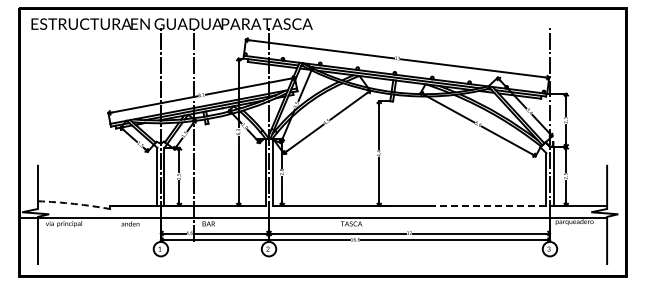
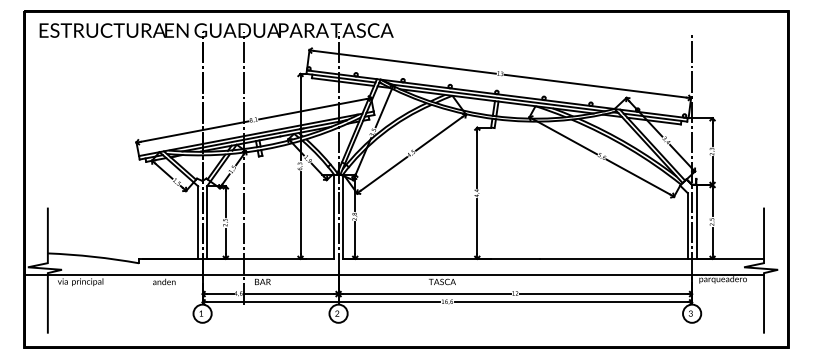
arc: (74, 203) -> (93, 256), dashed -> solid
line: (490, 205) -> (617, 258), dashed -> solid

